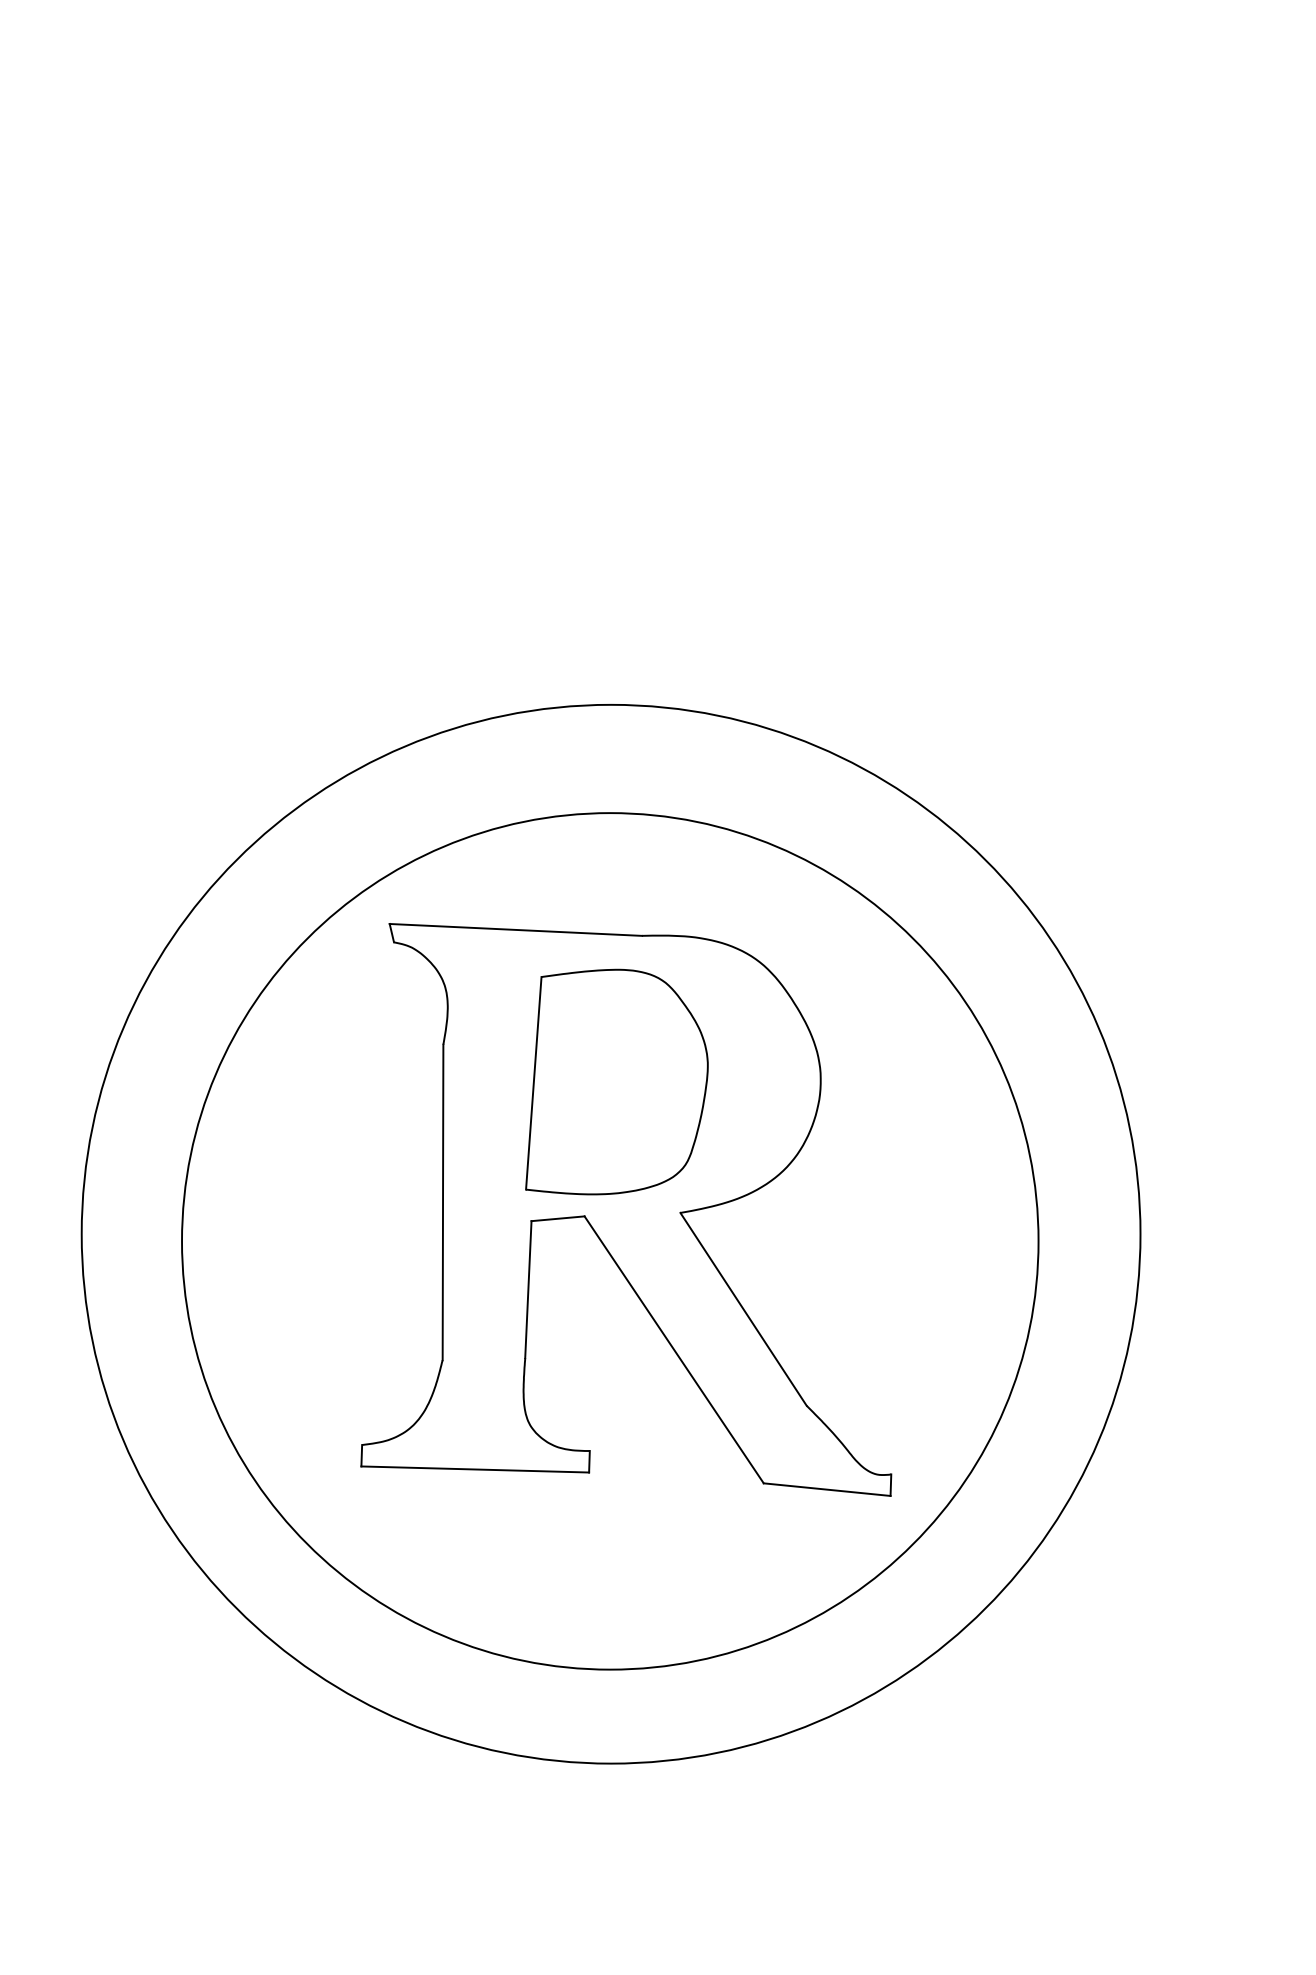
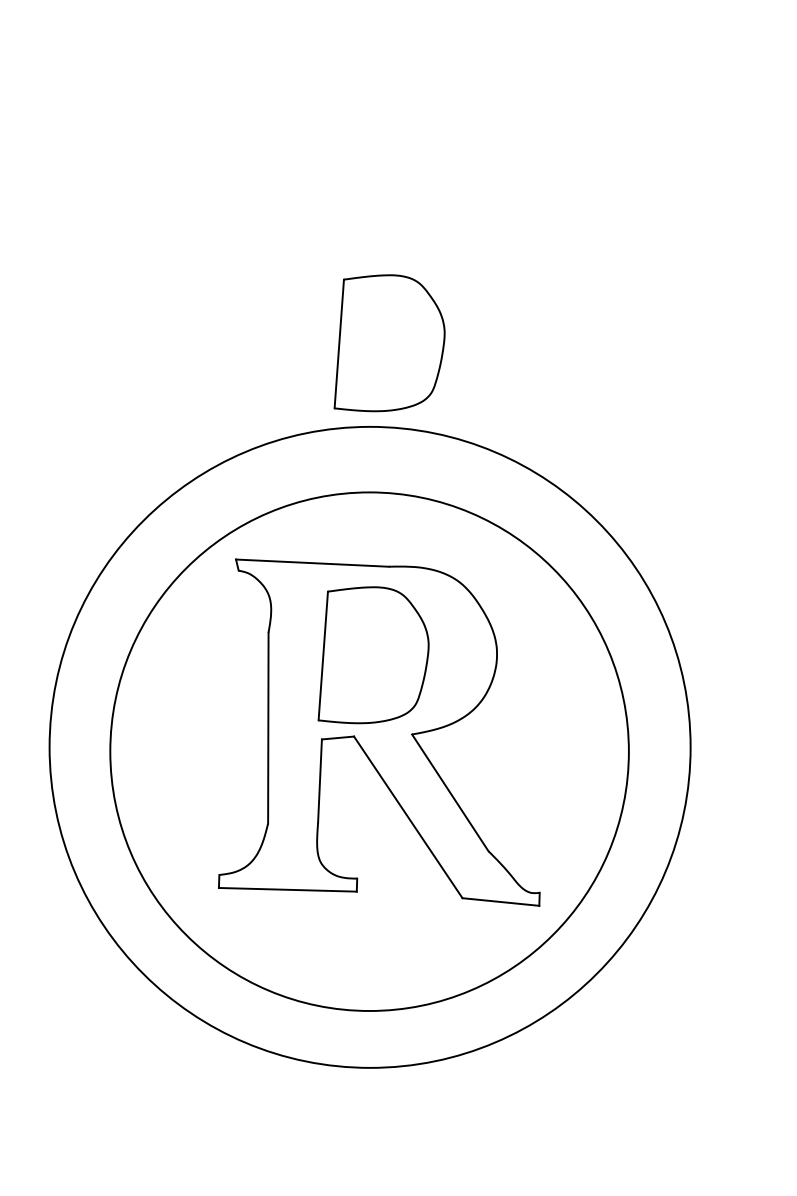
part: (643, 567) -> (389, 343), added

